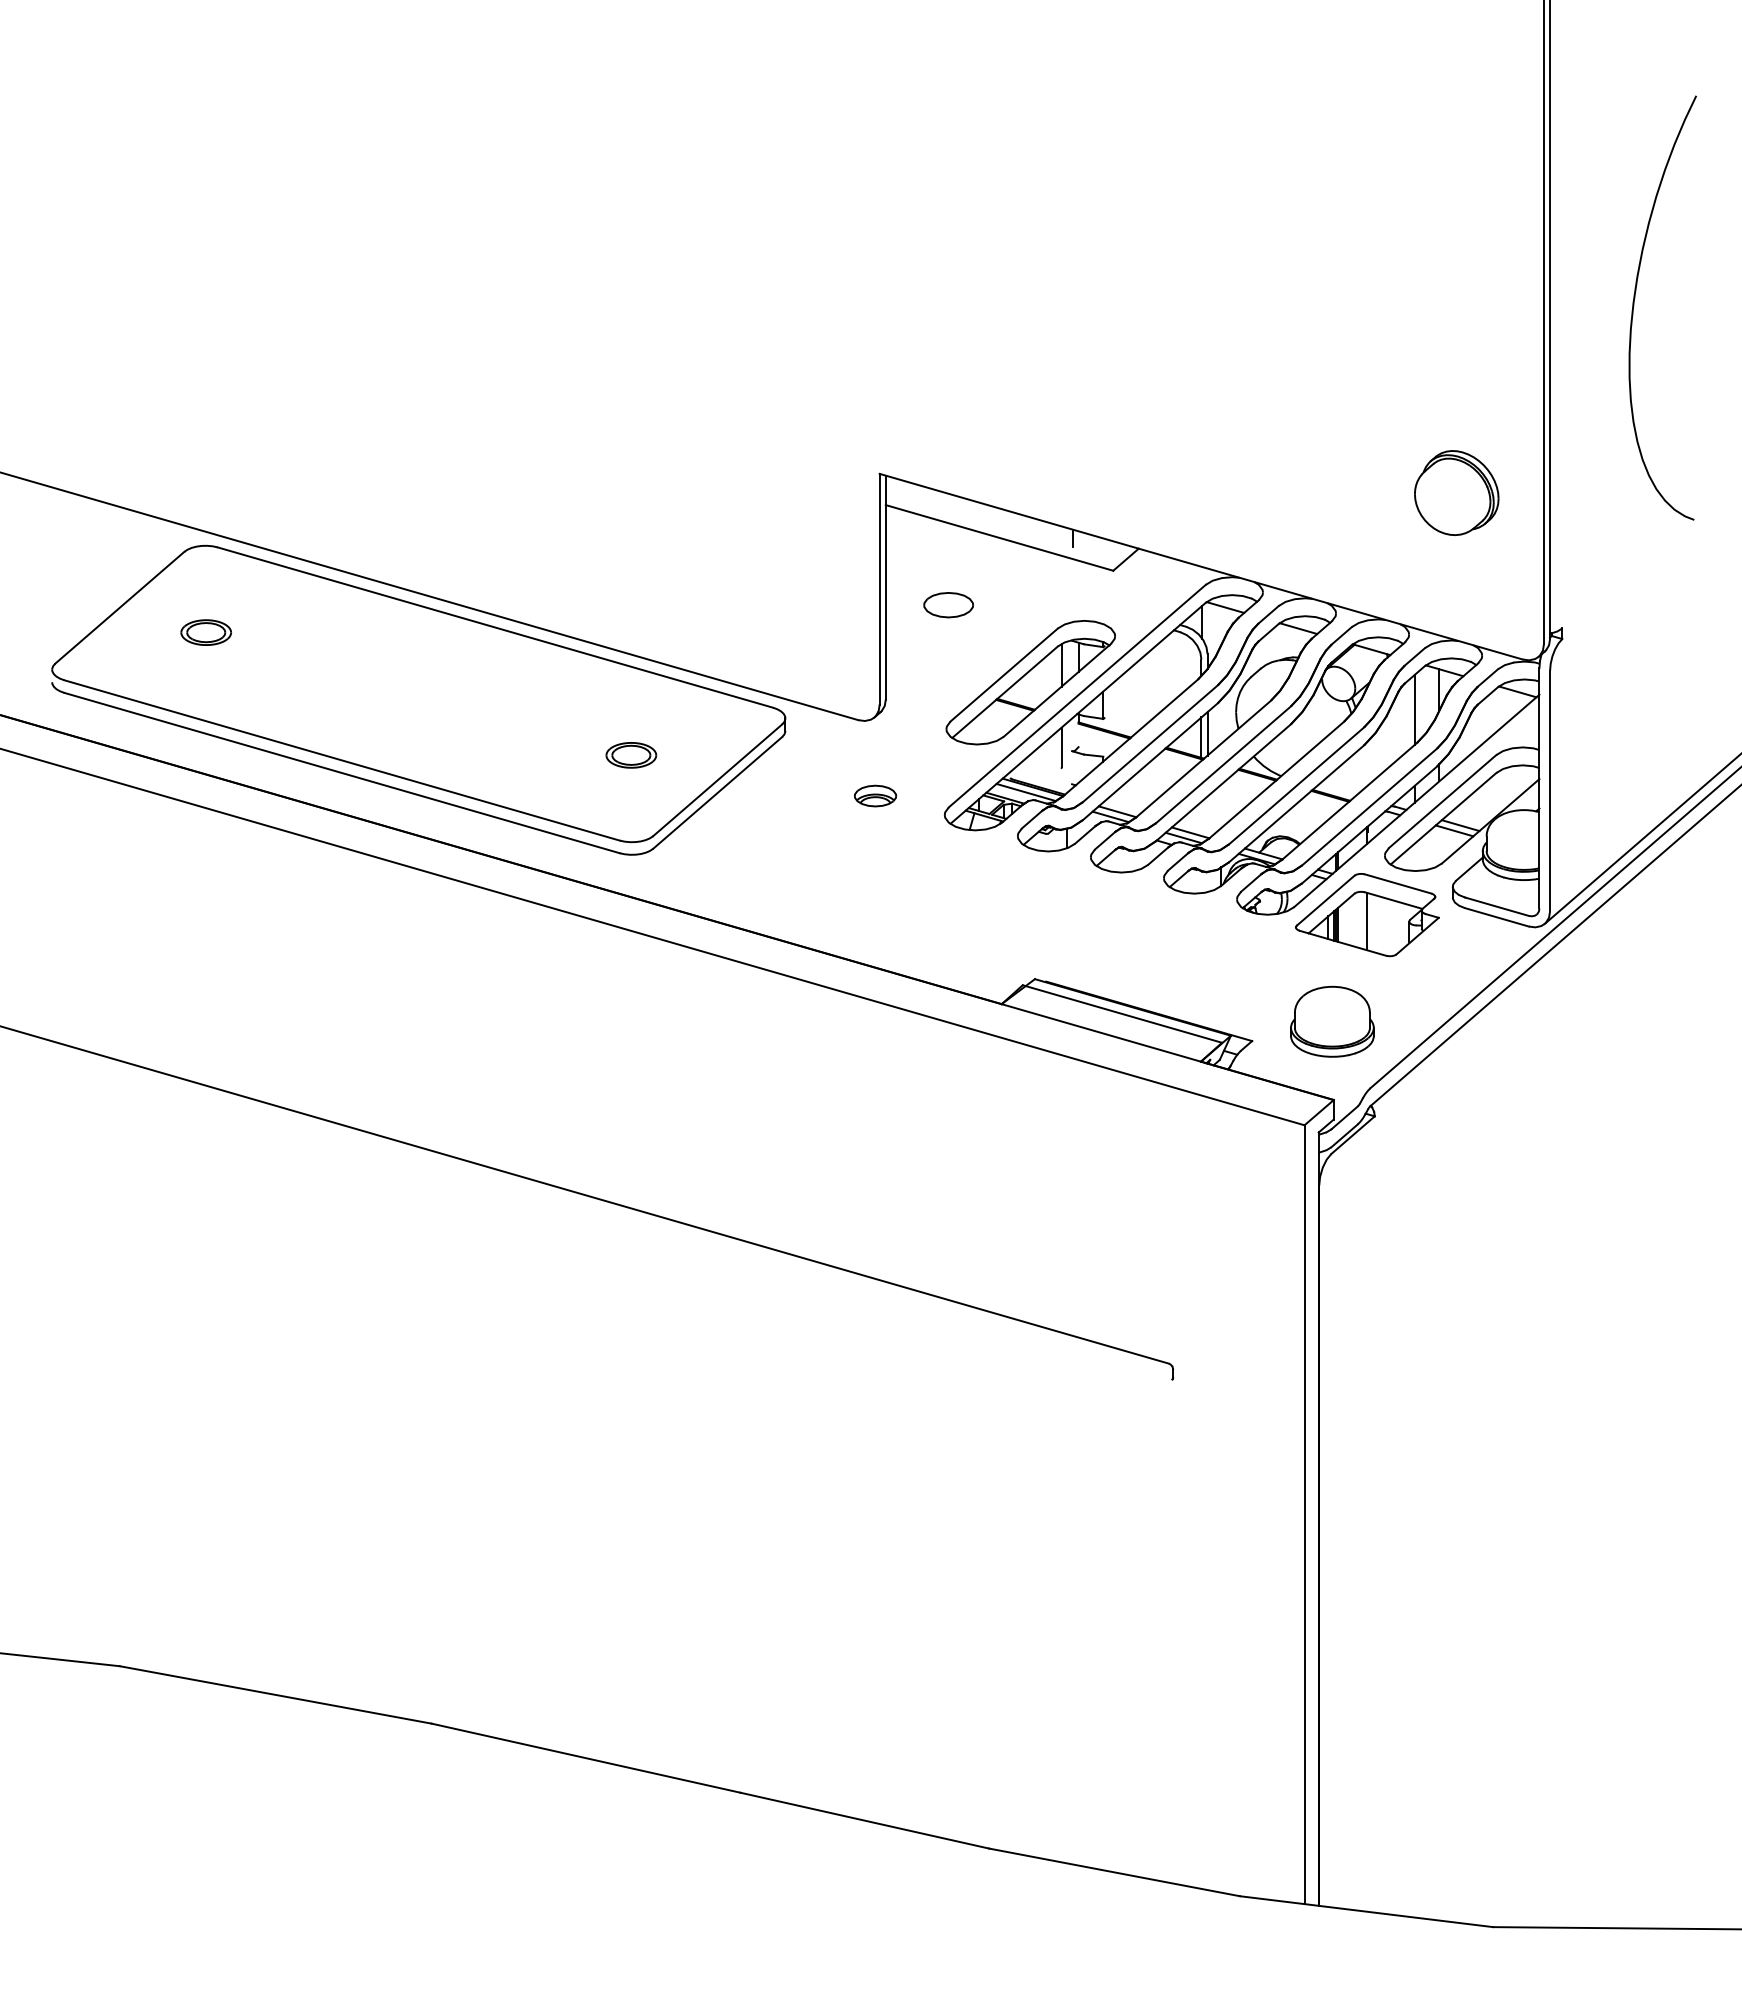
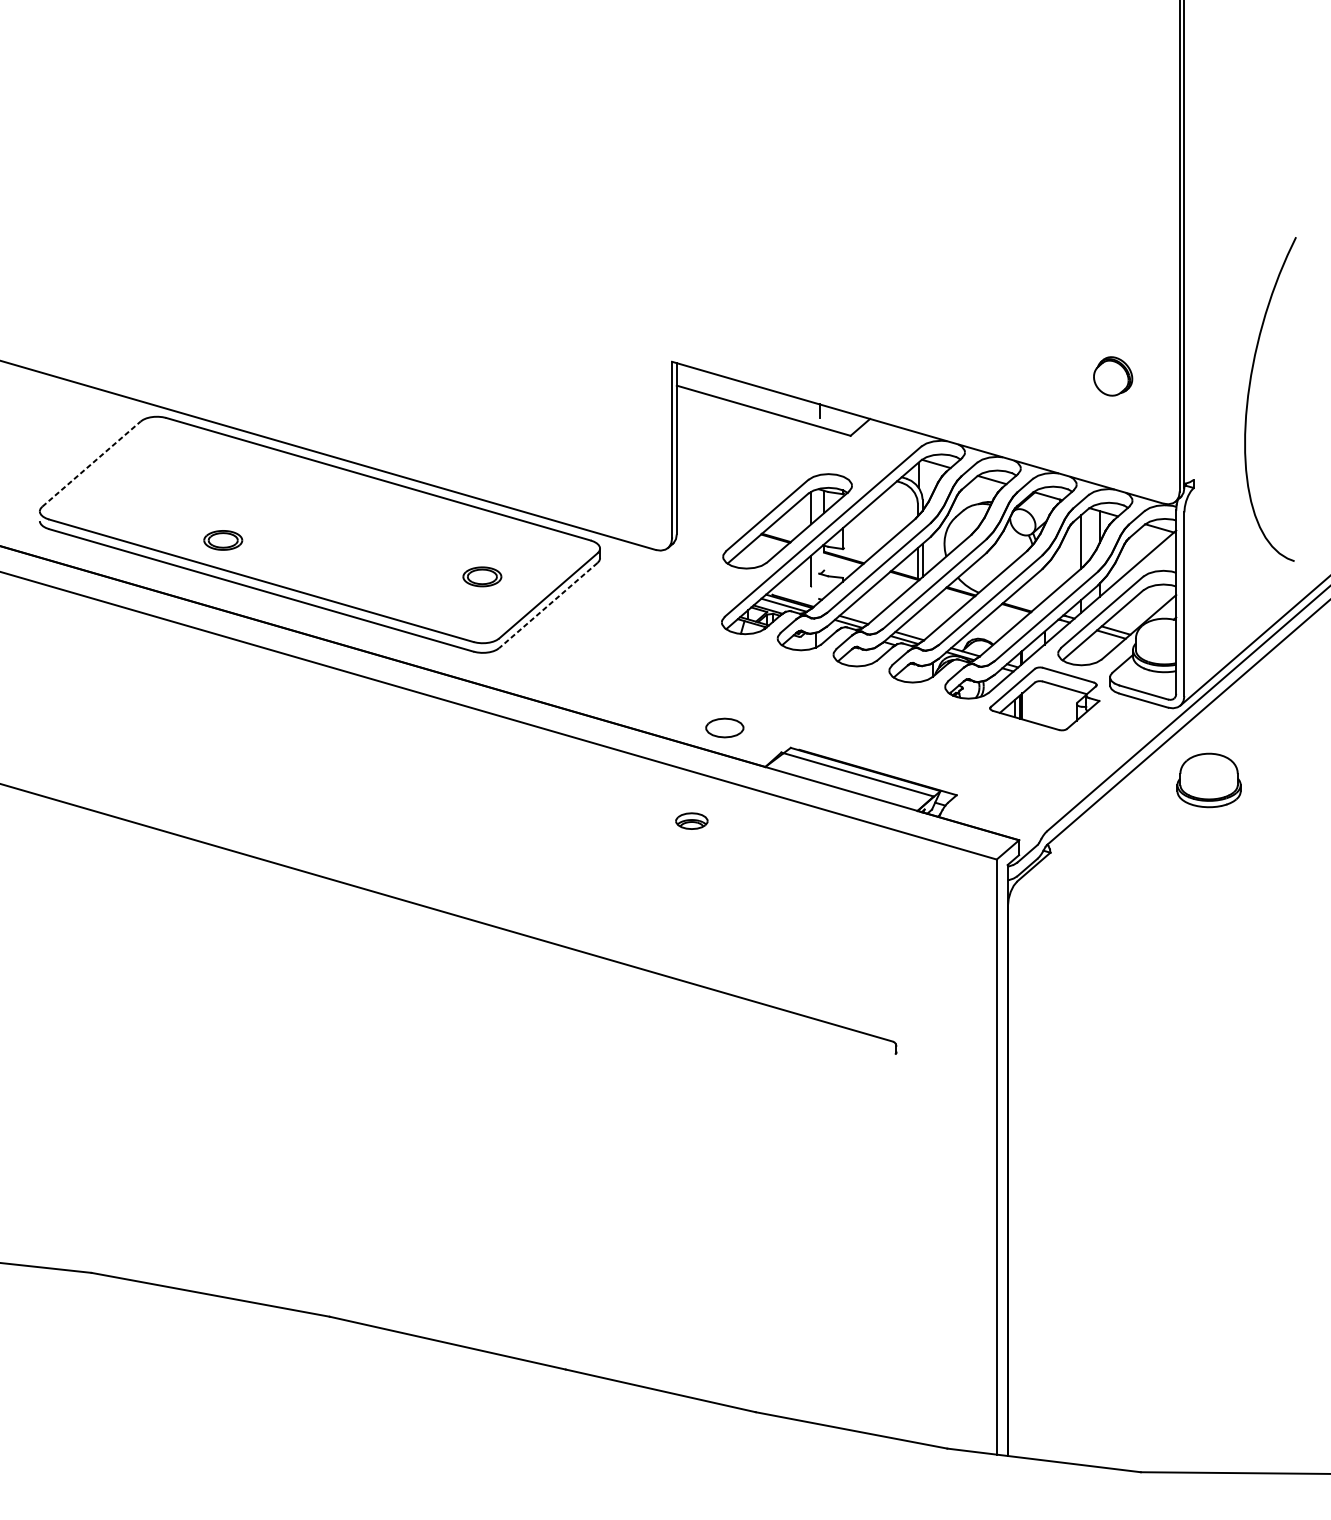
curve: (1634, 306) -> (1248, 398), moved
part: (1456, 492) -> (1112, 376), size x0.6
part: (948, 605) -> (724, 728), moved
line: (120, 607) -> (92, 463), solid -> dashed
part: (205, 632) -> (222, 540), moved
line: (717, 793) -> (548, 606), solid -> dashed
part: (875, 795) -> (691, 820), moved
line: (1367, 921) -> (1044, 703), removed
part: (1332, 1021) -> (1209, 780), moved

